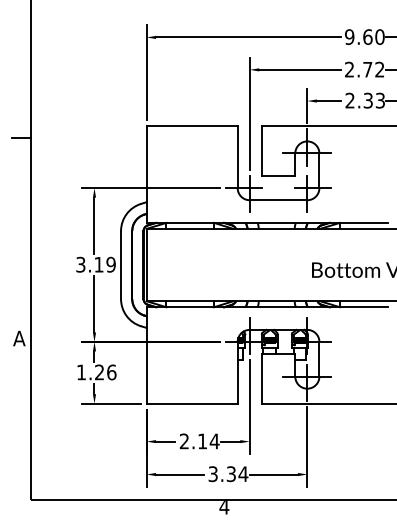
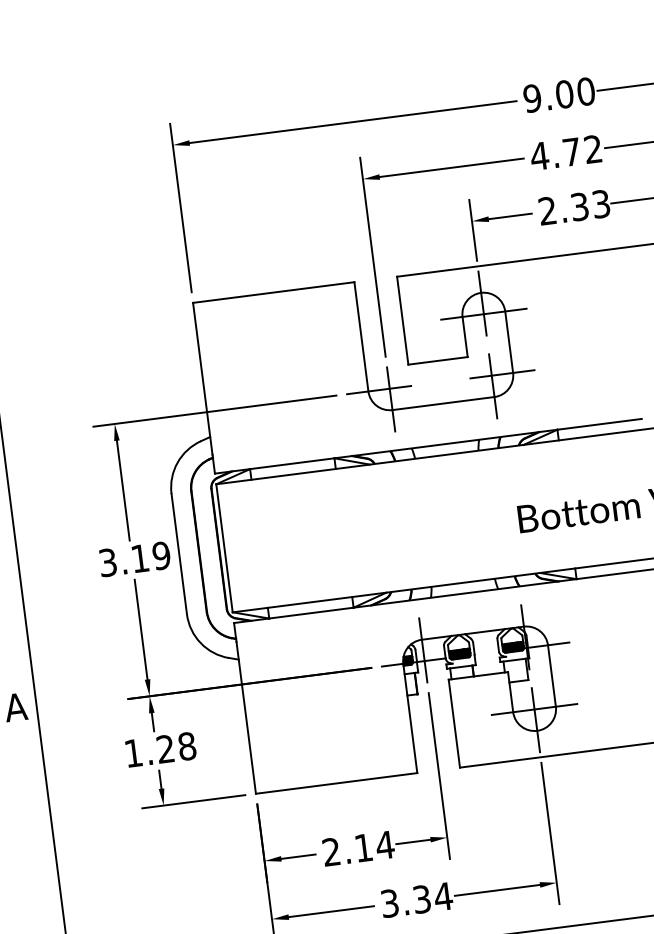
text: (367, 36) -> (563, 93), 9.60 -> 9.00
text: (349, 69) -> (539, 155), 2.72 -> 4.72
text: (111, 372) -> (186, 746), 1.26 -> 1.28

